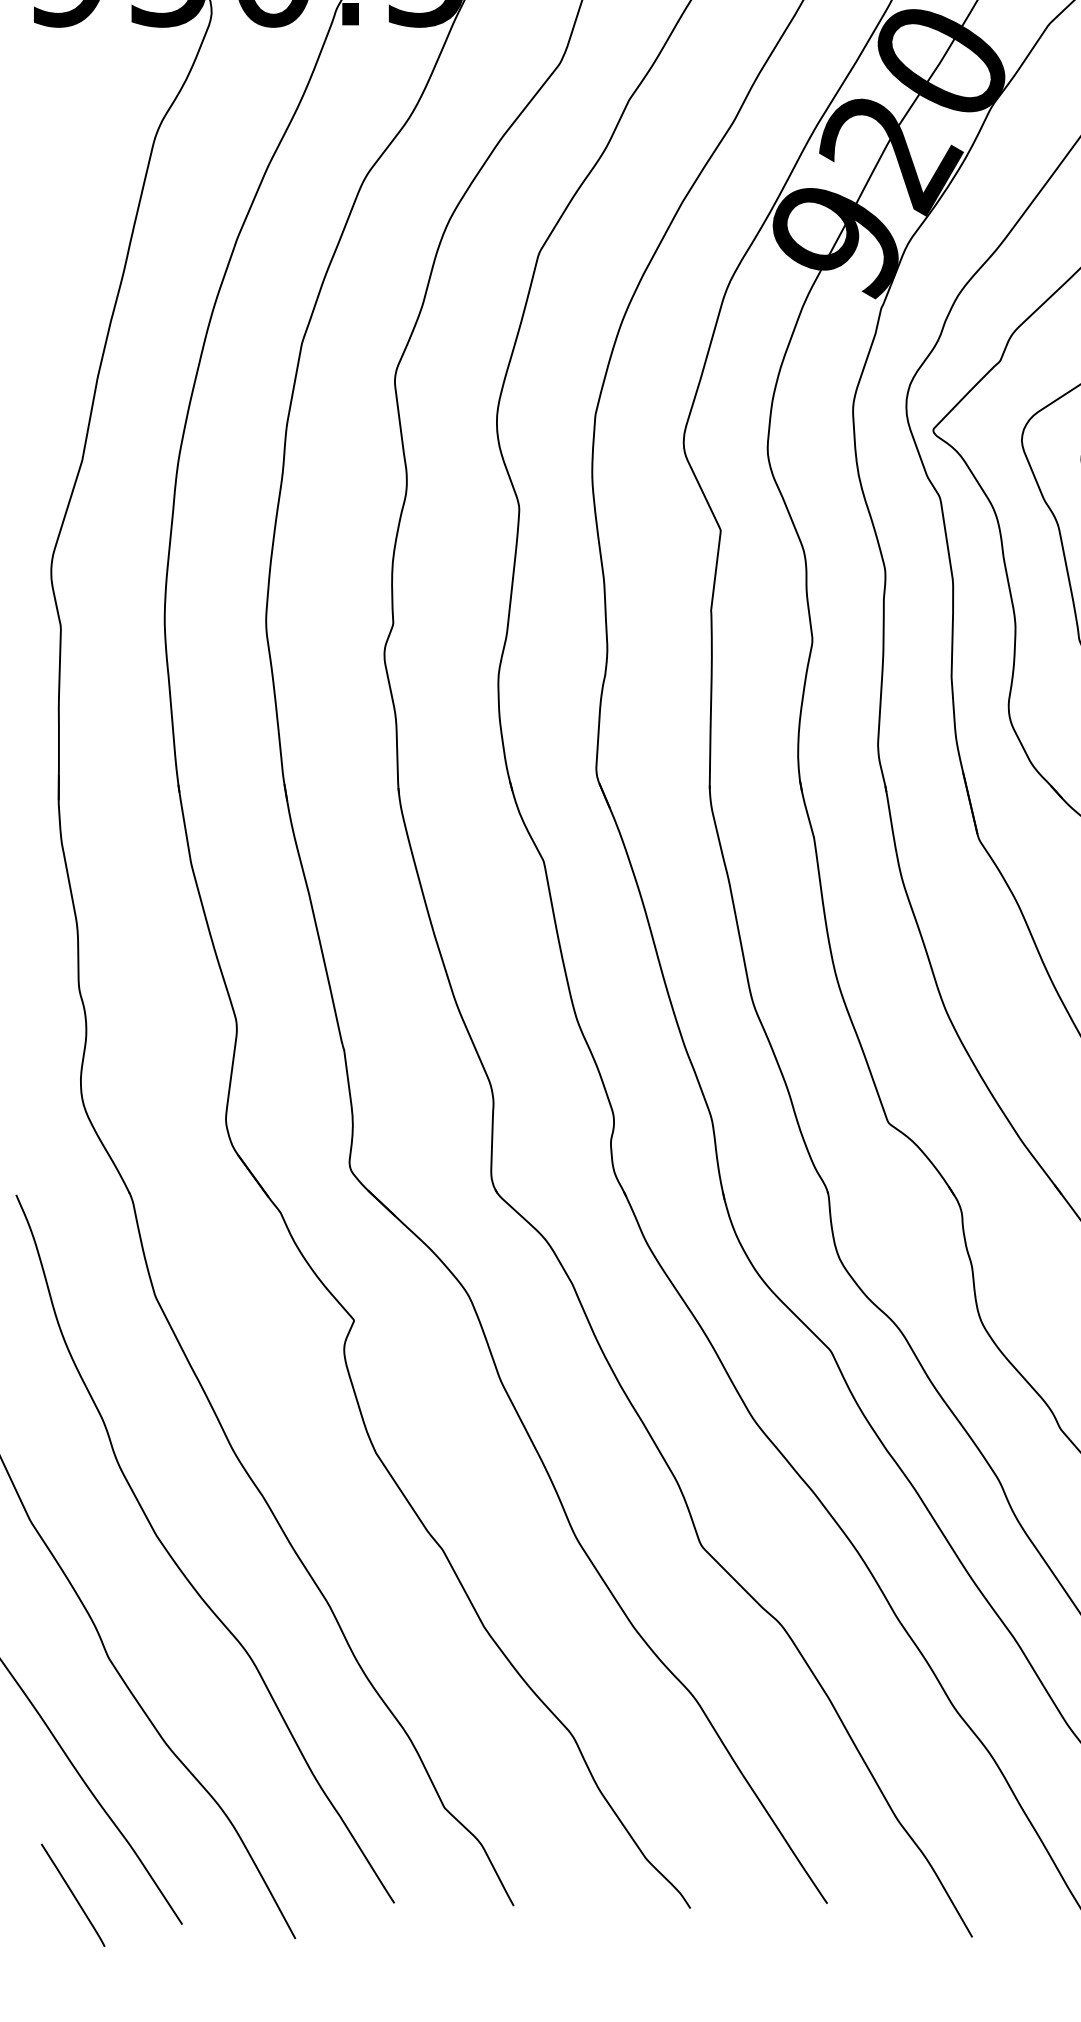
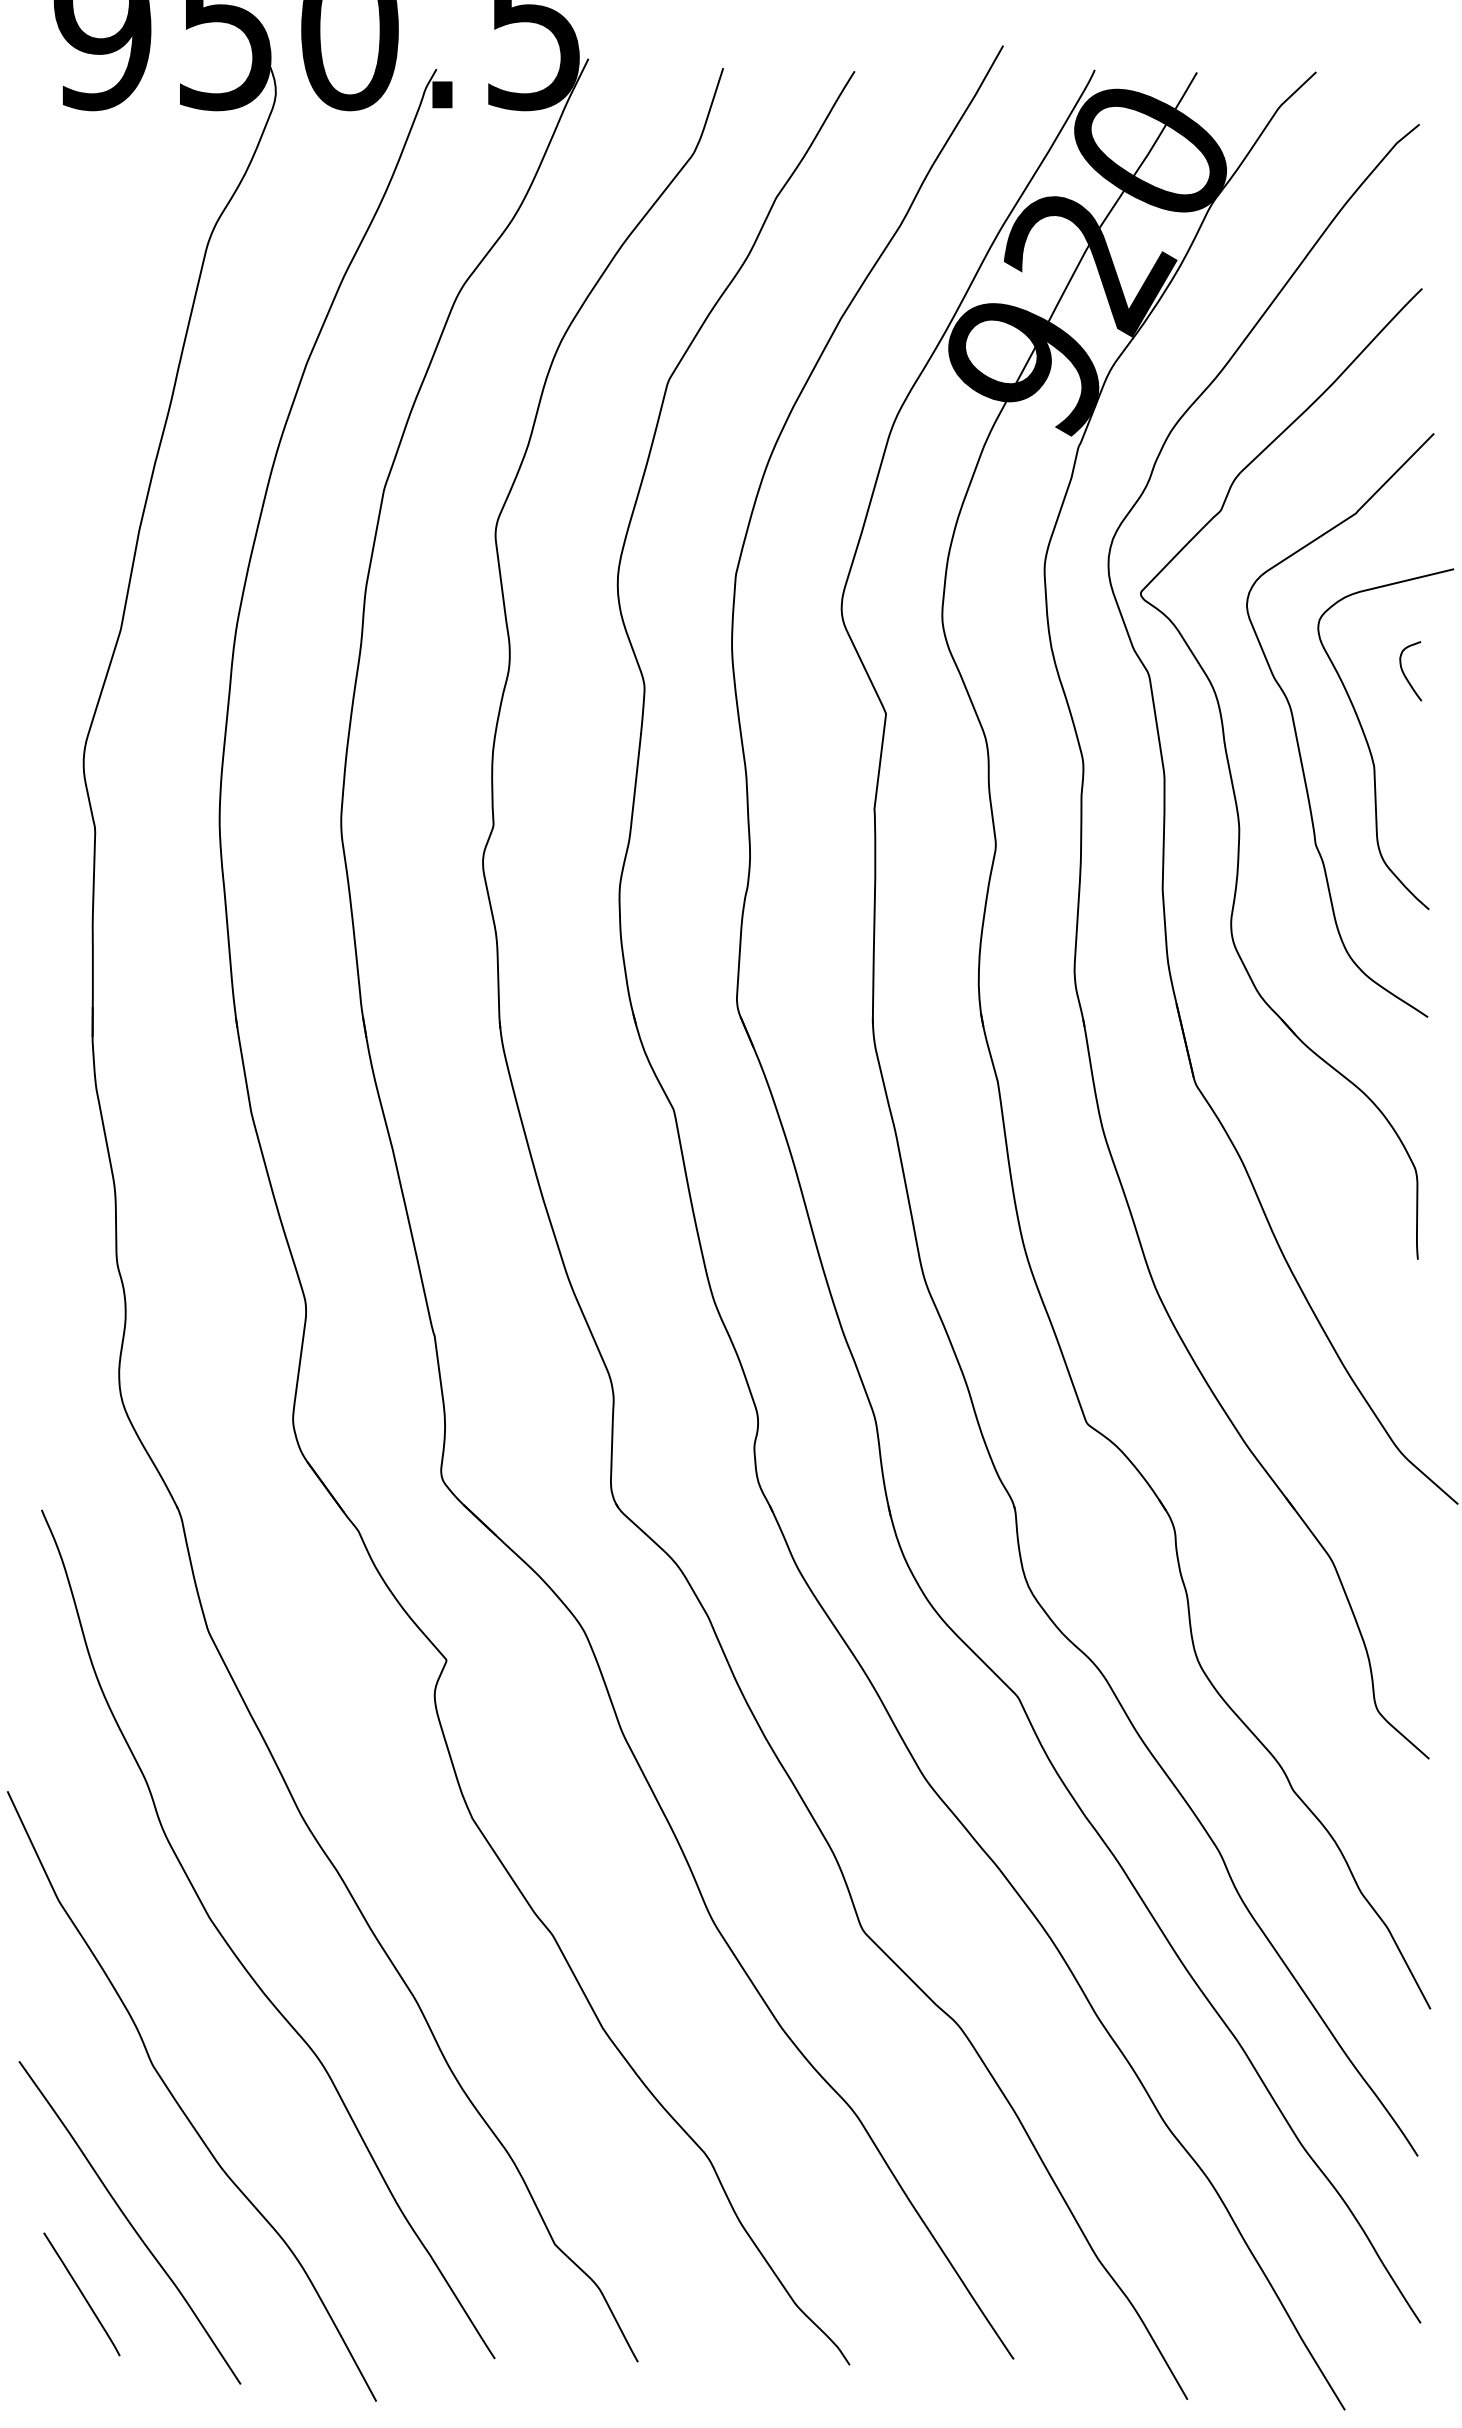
line: (72, 1895) -> (81, 2294), moved

